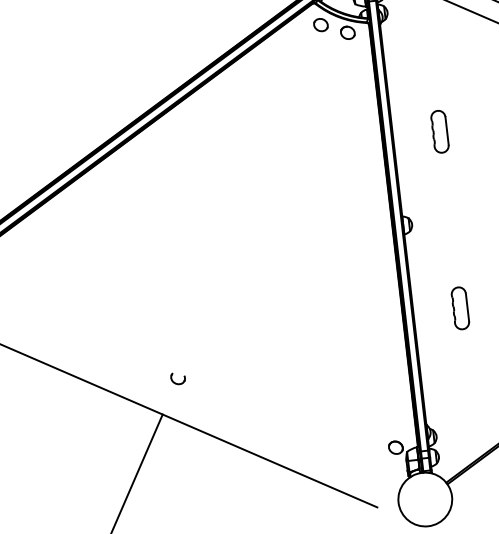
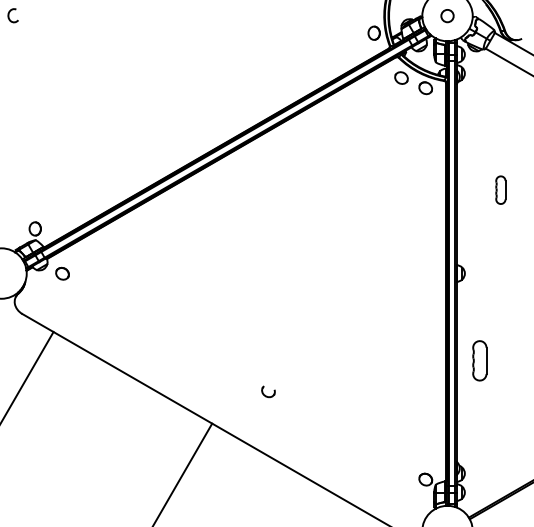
part: (439, 131) -> (500, 189), size x0.7
part: (460, 308) -> (479, 360), moved
part: (178, 378) -> (268, 391), moved

